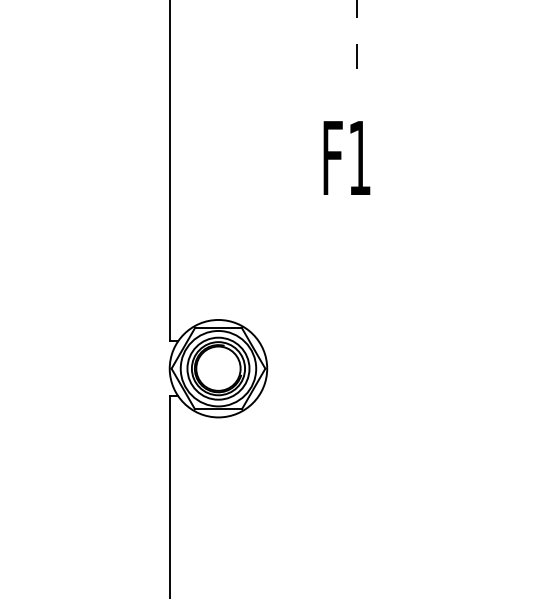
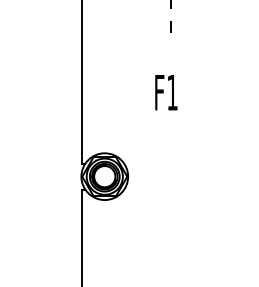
text: (347, 157) -> (166, 92), moved

